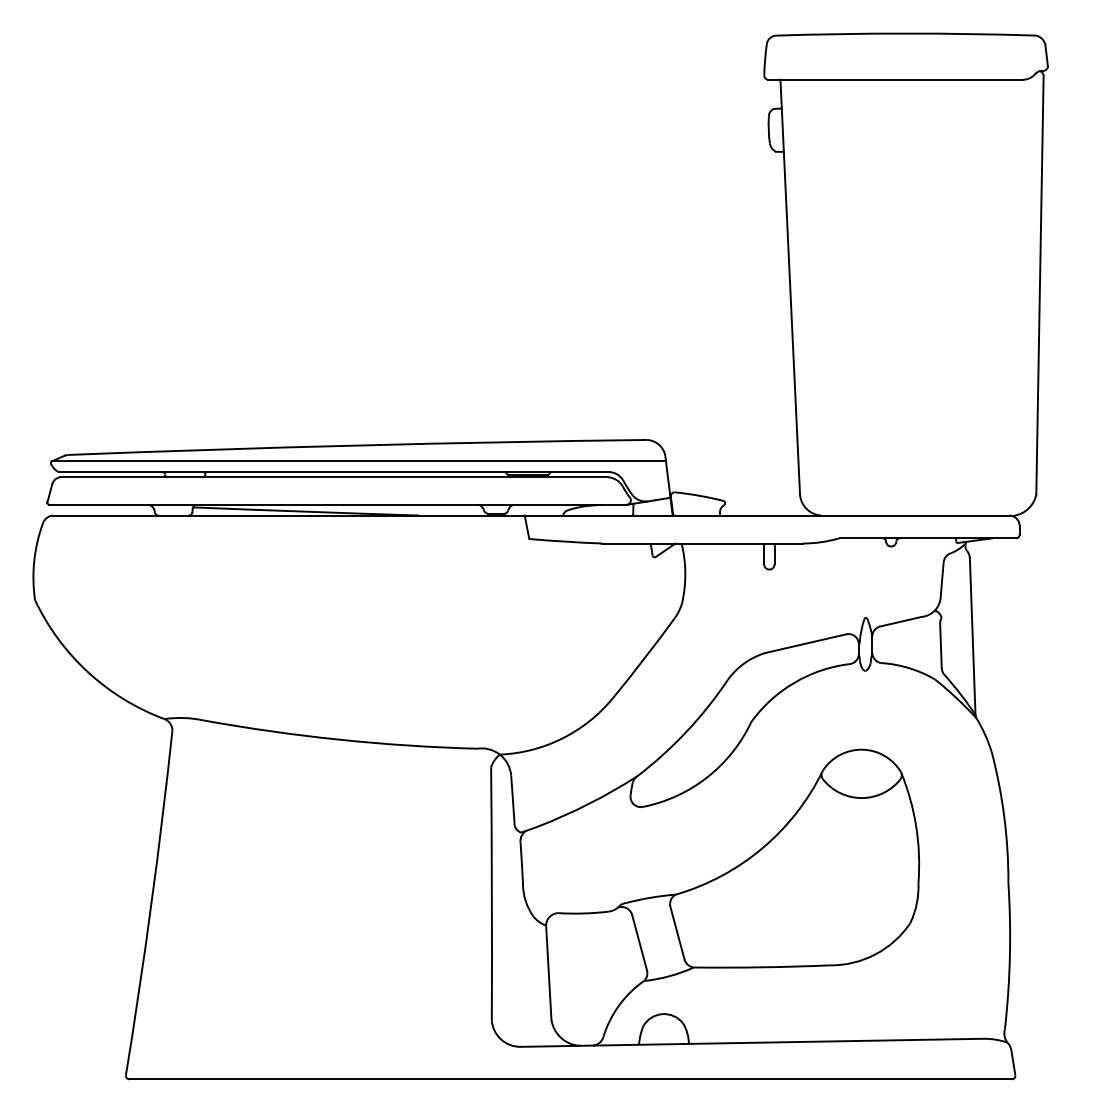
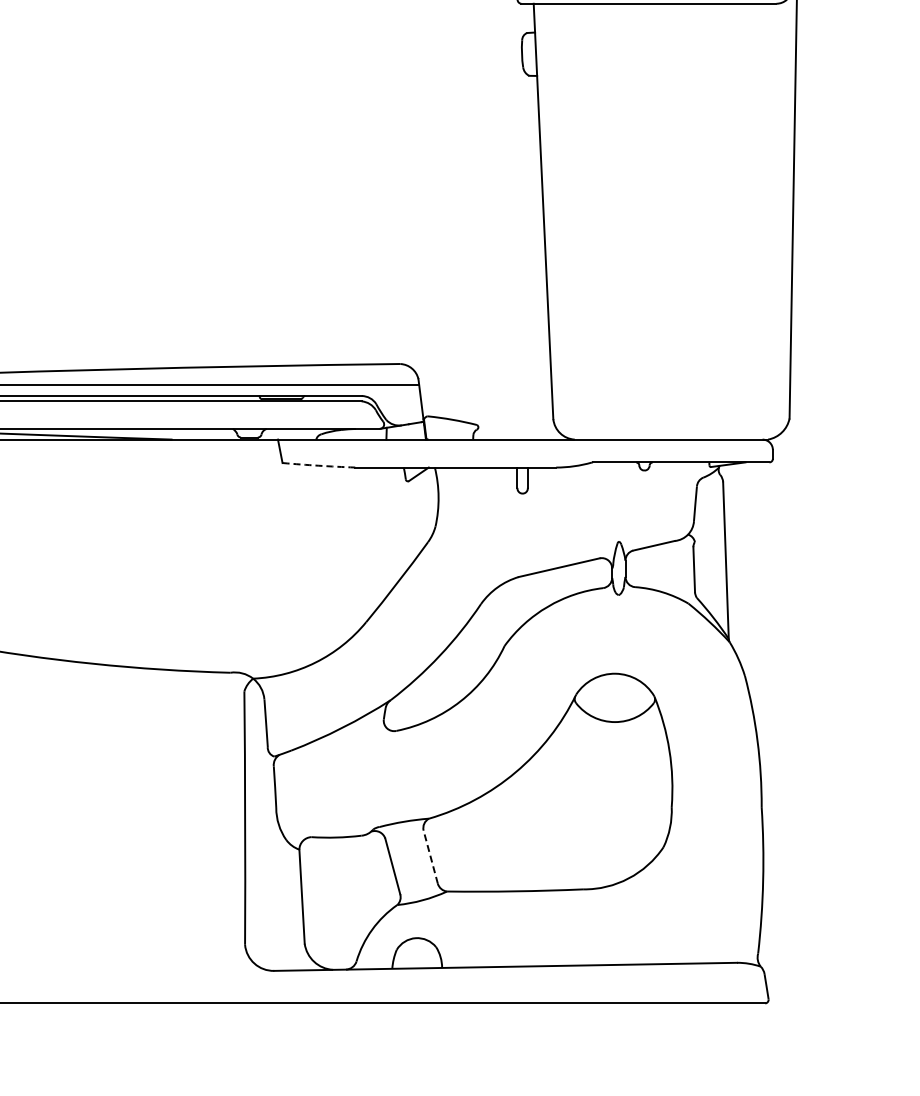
arc: (565, 541) -> (318, 465), solid -> dashed
line: (677, 932) -> (430, 856), solid -> dashed

